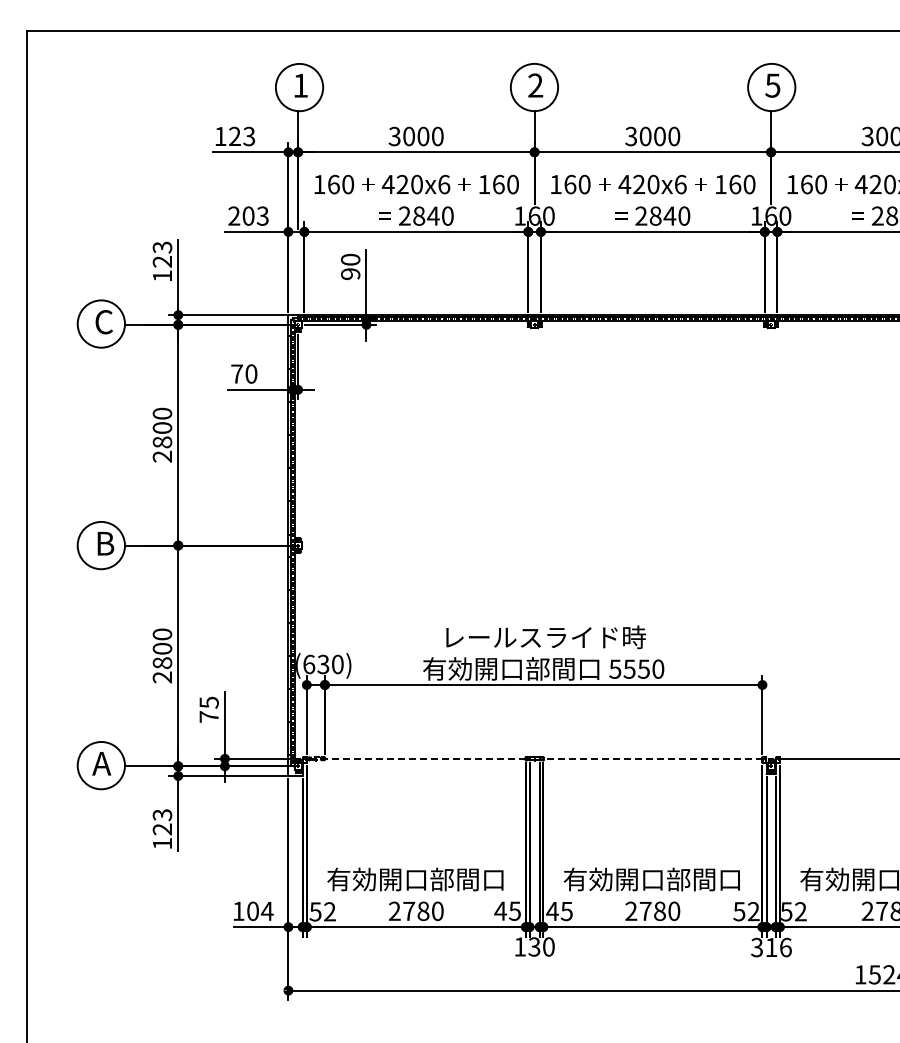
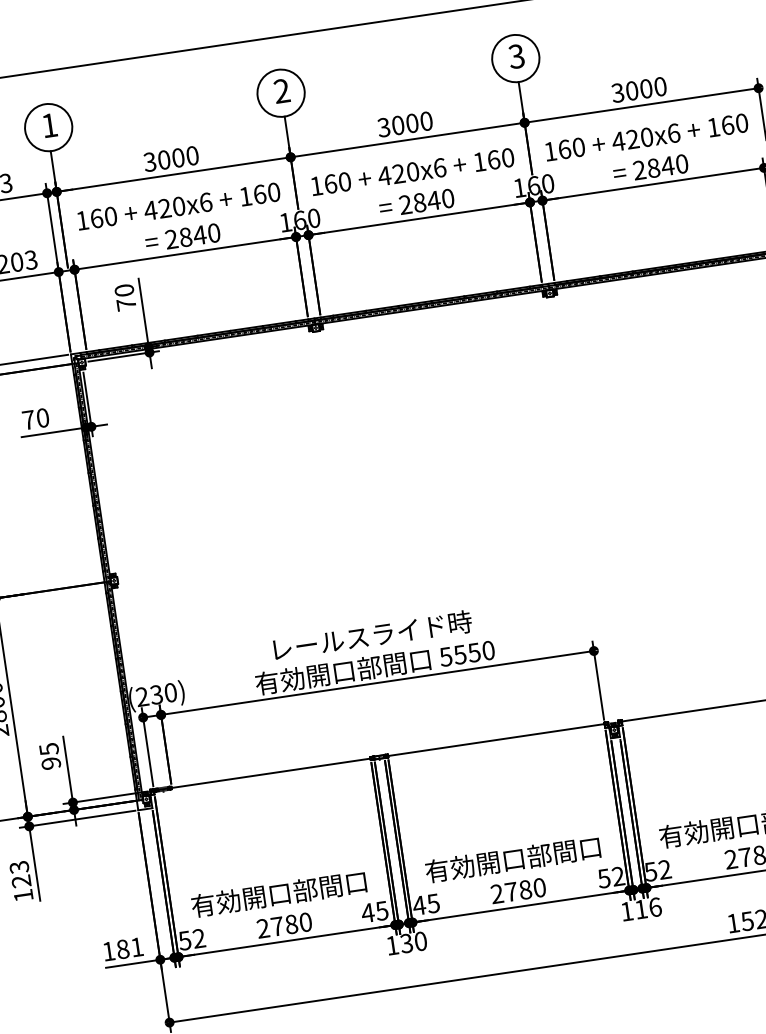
text: (773, 85) -> (517, 56), 5 -> 3
text: (350, 273) -> (126, 304), 90 -> 70
text: (309, 664) -> (142, 696), (630) -> (230)
text: (208, 716) -> (50, 763), 75 -> 95
line: (416, 758) -> (262, 774), dashed -> solid
line: (652, 758) -> (495, 739), dashed -> solid
text: (260, 910) -> (130, 947), 104 -> 181
text: (756, 947) -> (626, 911), 316 -> 116

